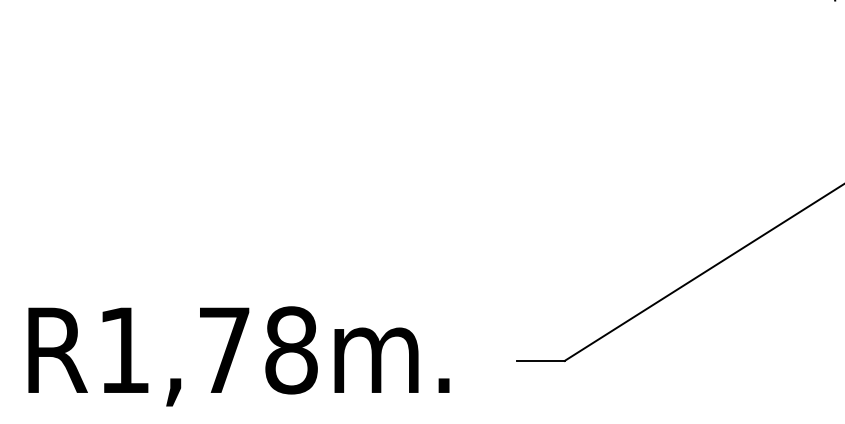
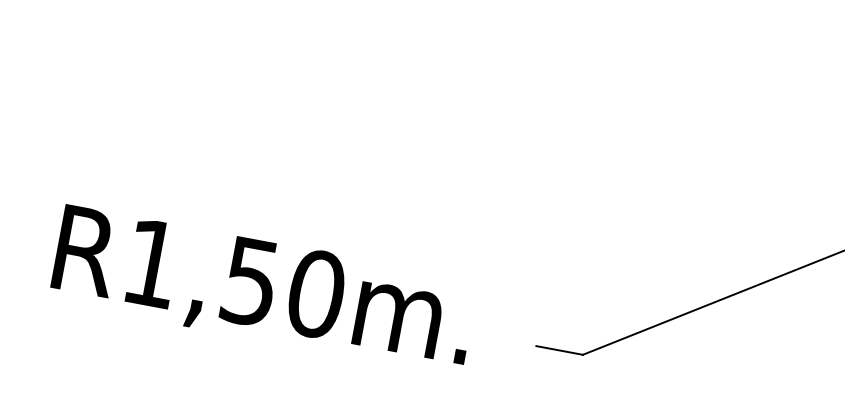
text: (258, 350) -> (283, 288), R1,78m. -> R1,50m.

